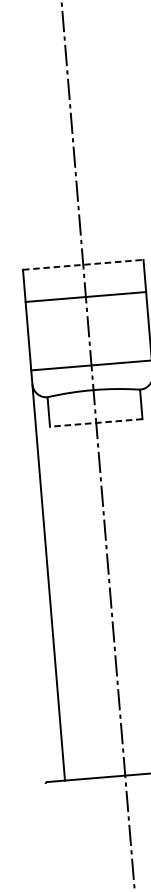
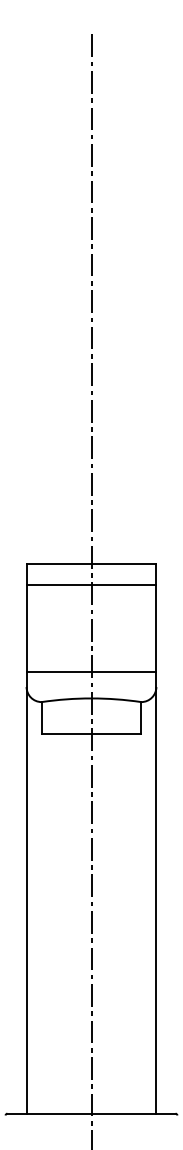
line: (83, 264) -> (91, 563), dashed -> solid
line: (85, 297) -> (91, 585), moved
line: (96, 422) -> (91, 733), dashed -> solid

